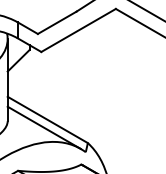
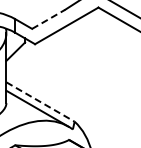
line: (58, 22) -> (49, 19), solid -> dashed
line: (47, 120) -> (40, 102), solid -> dashed

